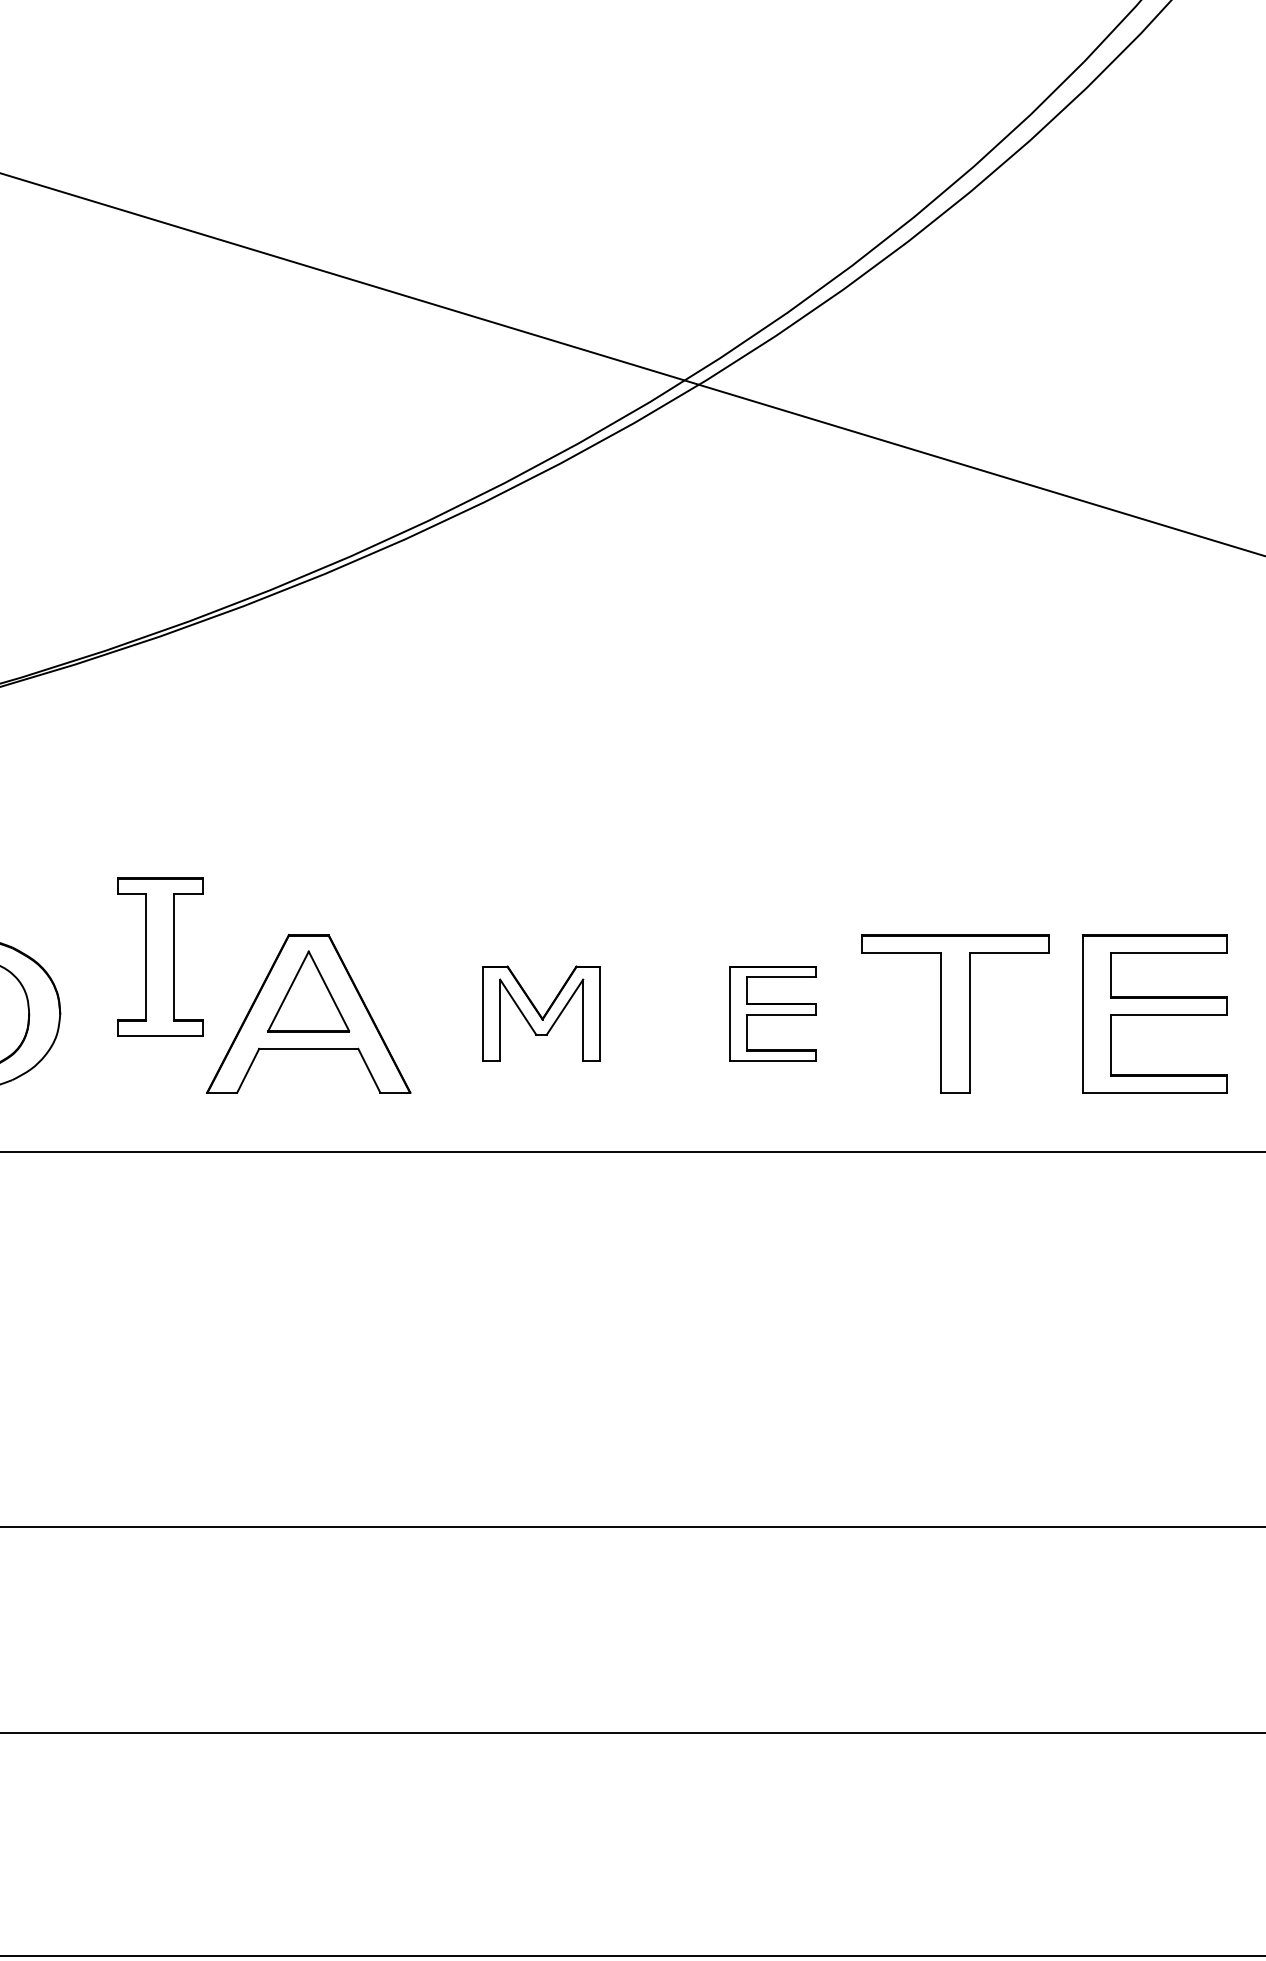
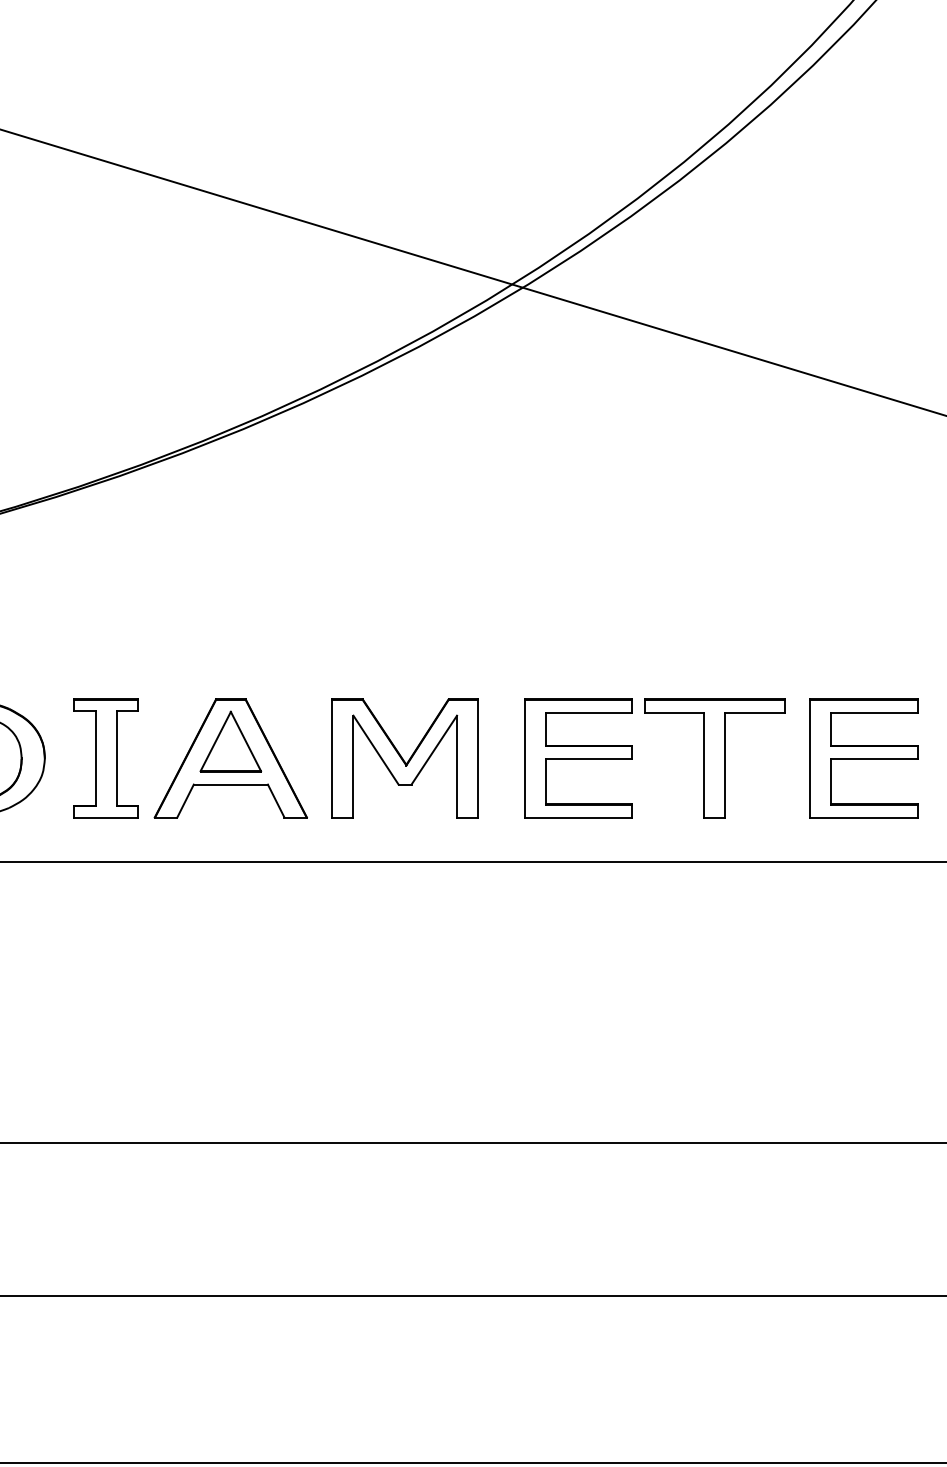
part: (160, 956) -> (106, 758), moved
part: (541, 1013) -> (405, 758), size x1.67
part: (772, 1013) -> (577, 758), size x1.67

